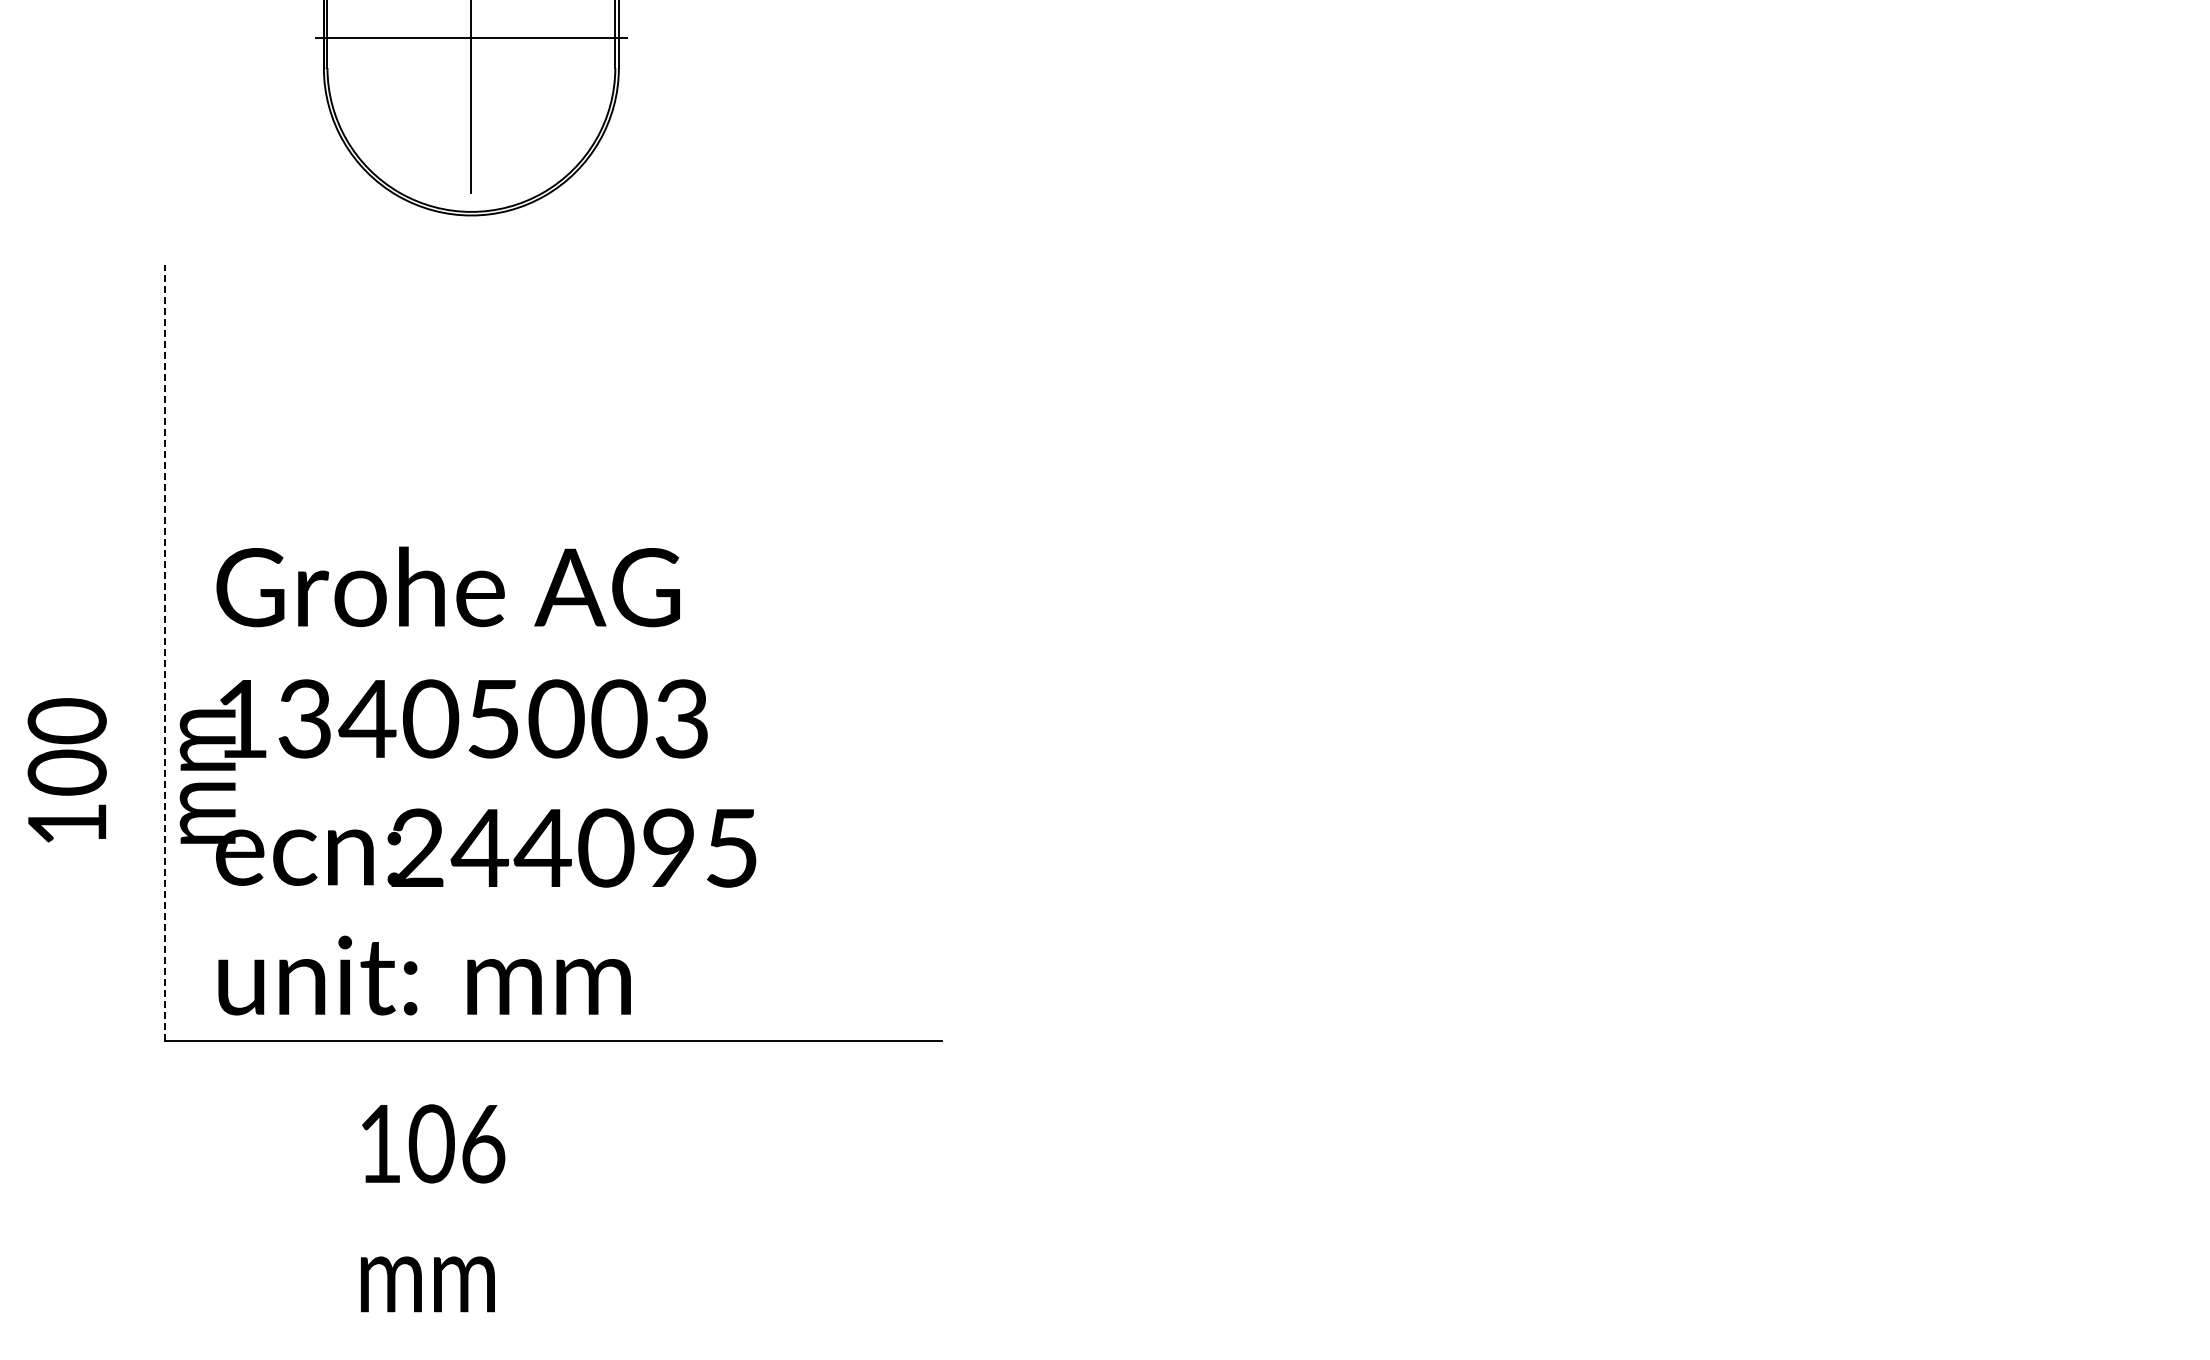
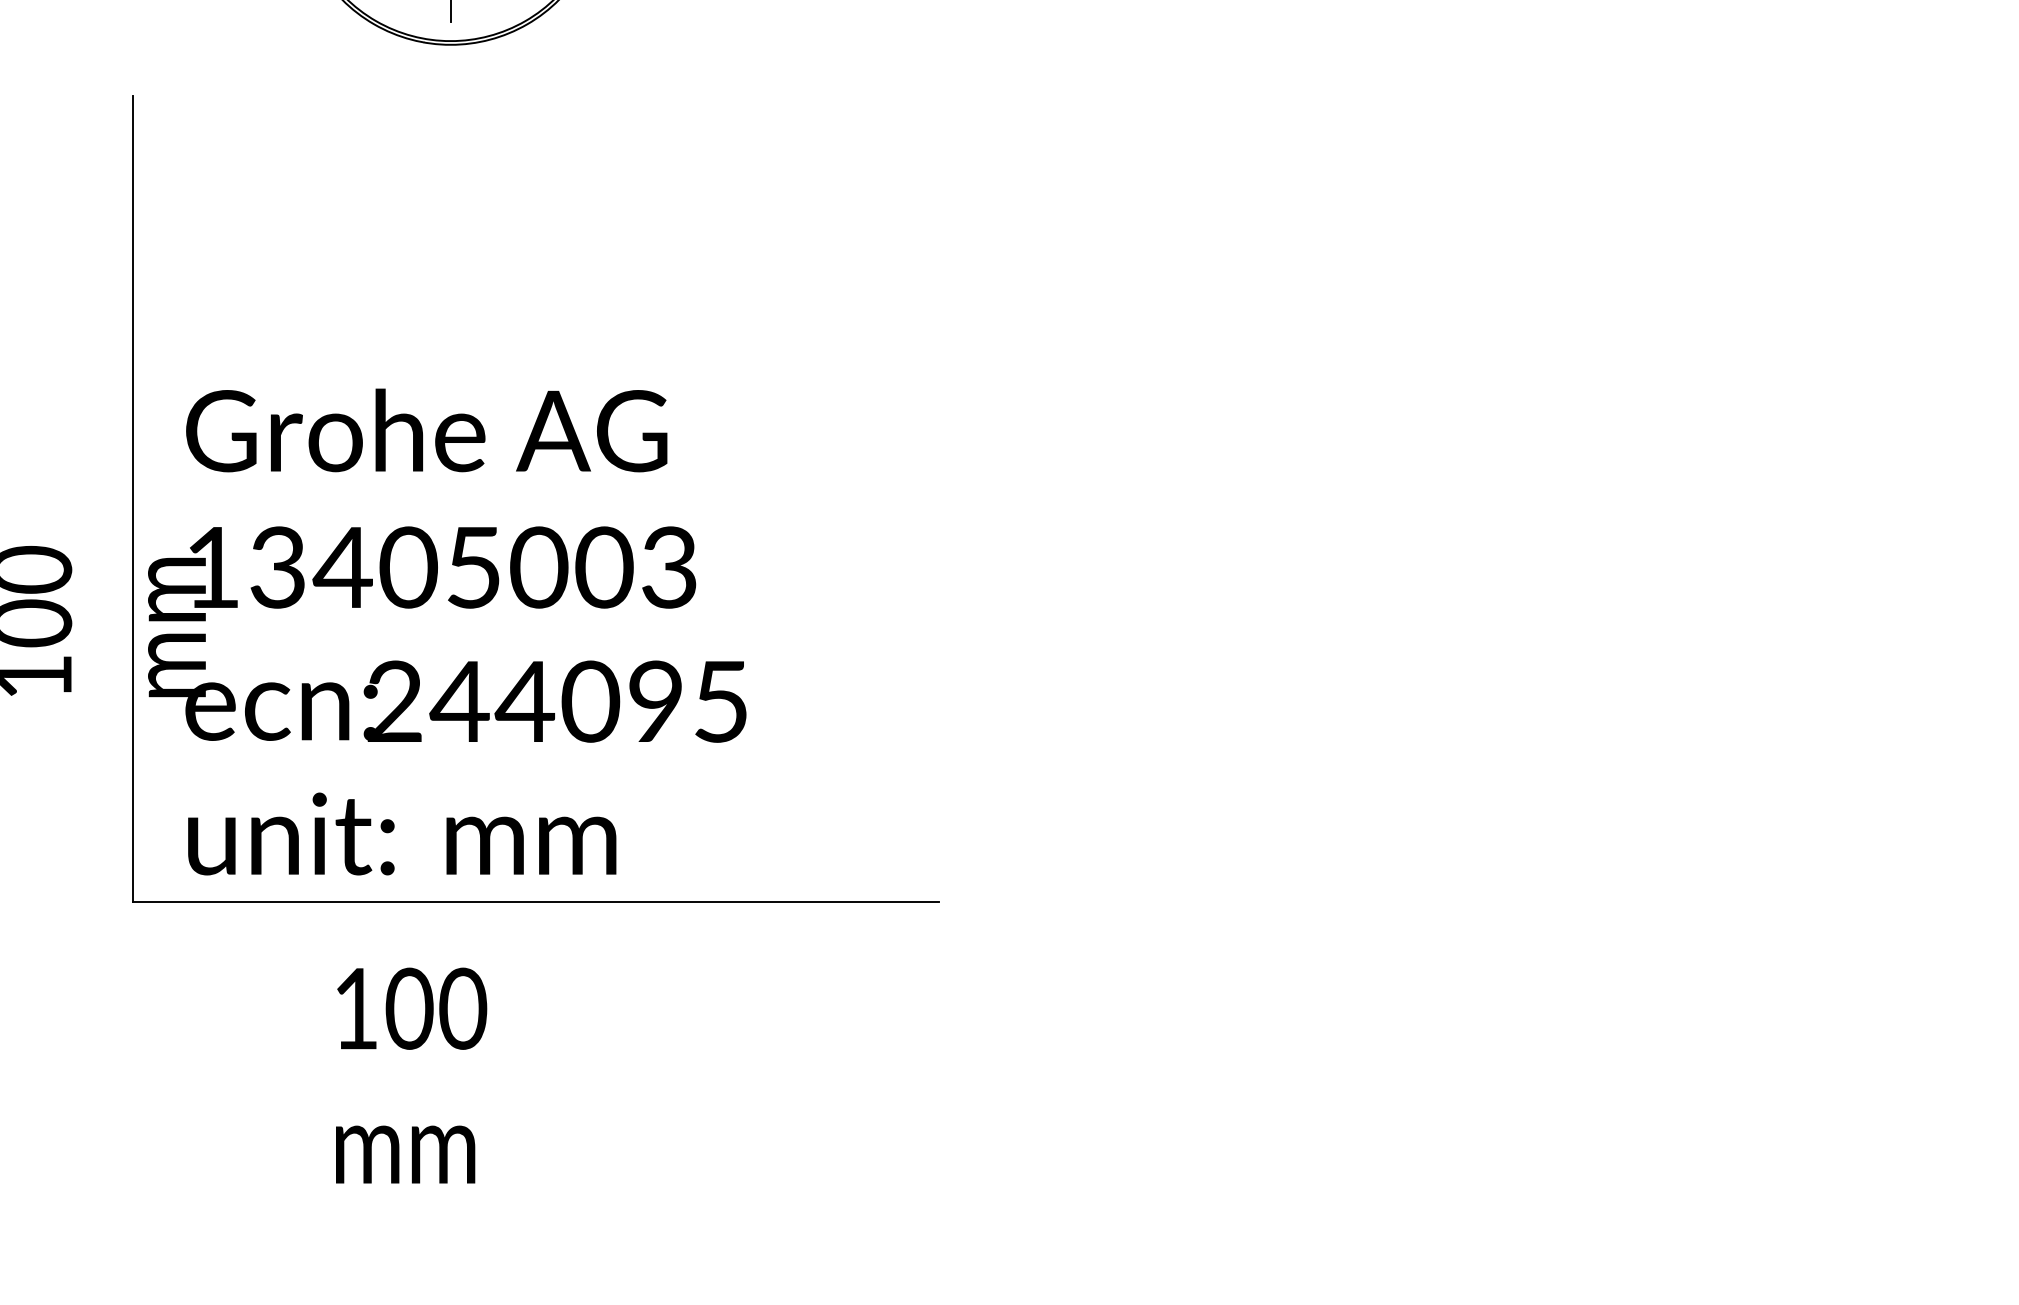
line: (165, 652) -> (133, 498), dashed -> solid
text: (483, 1143) -> (463, 1008), 106 -> 100

